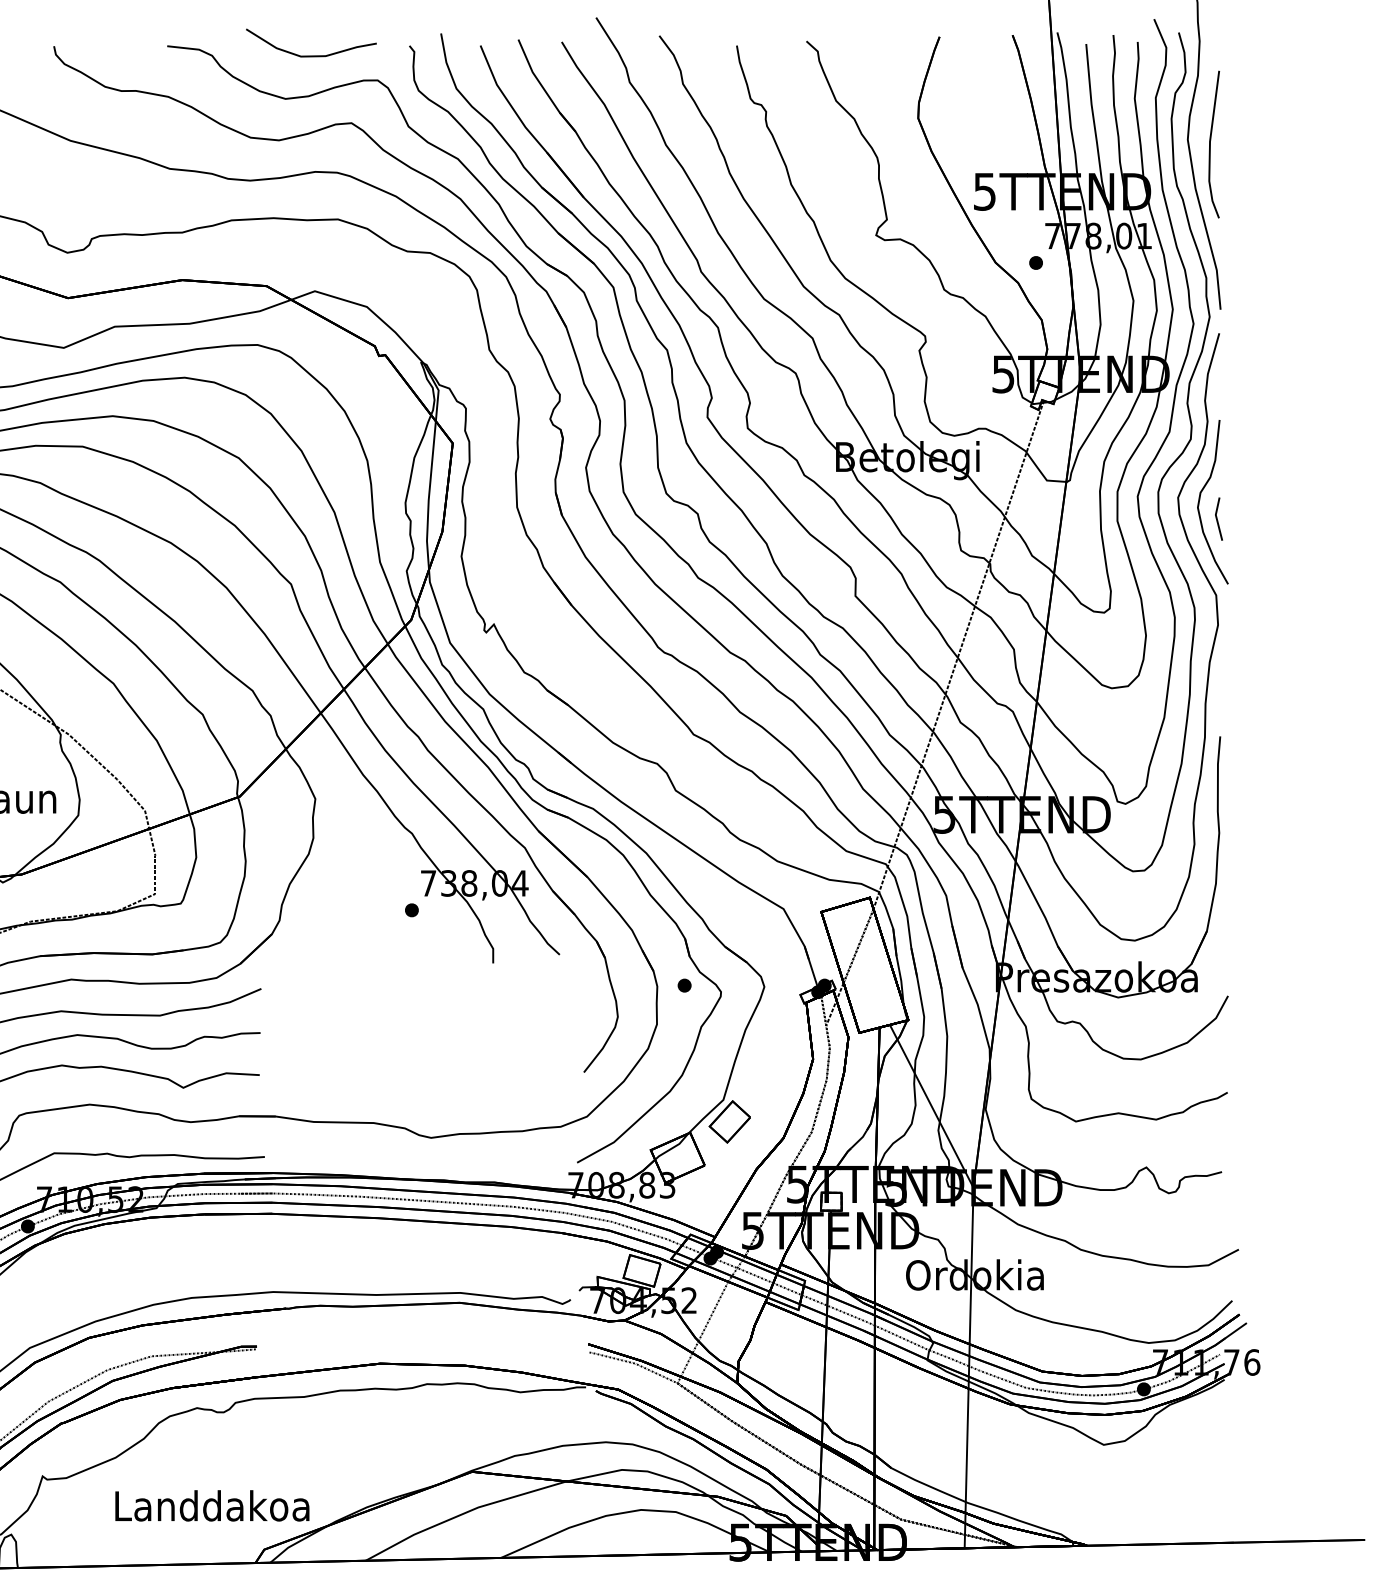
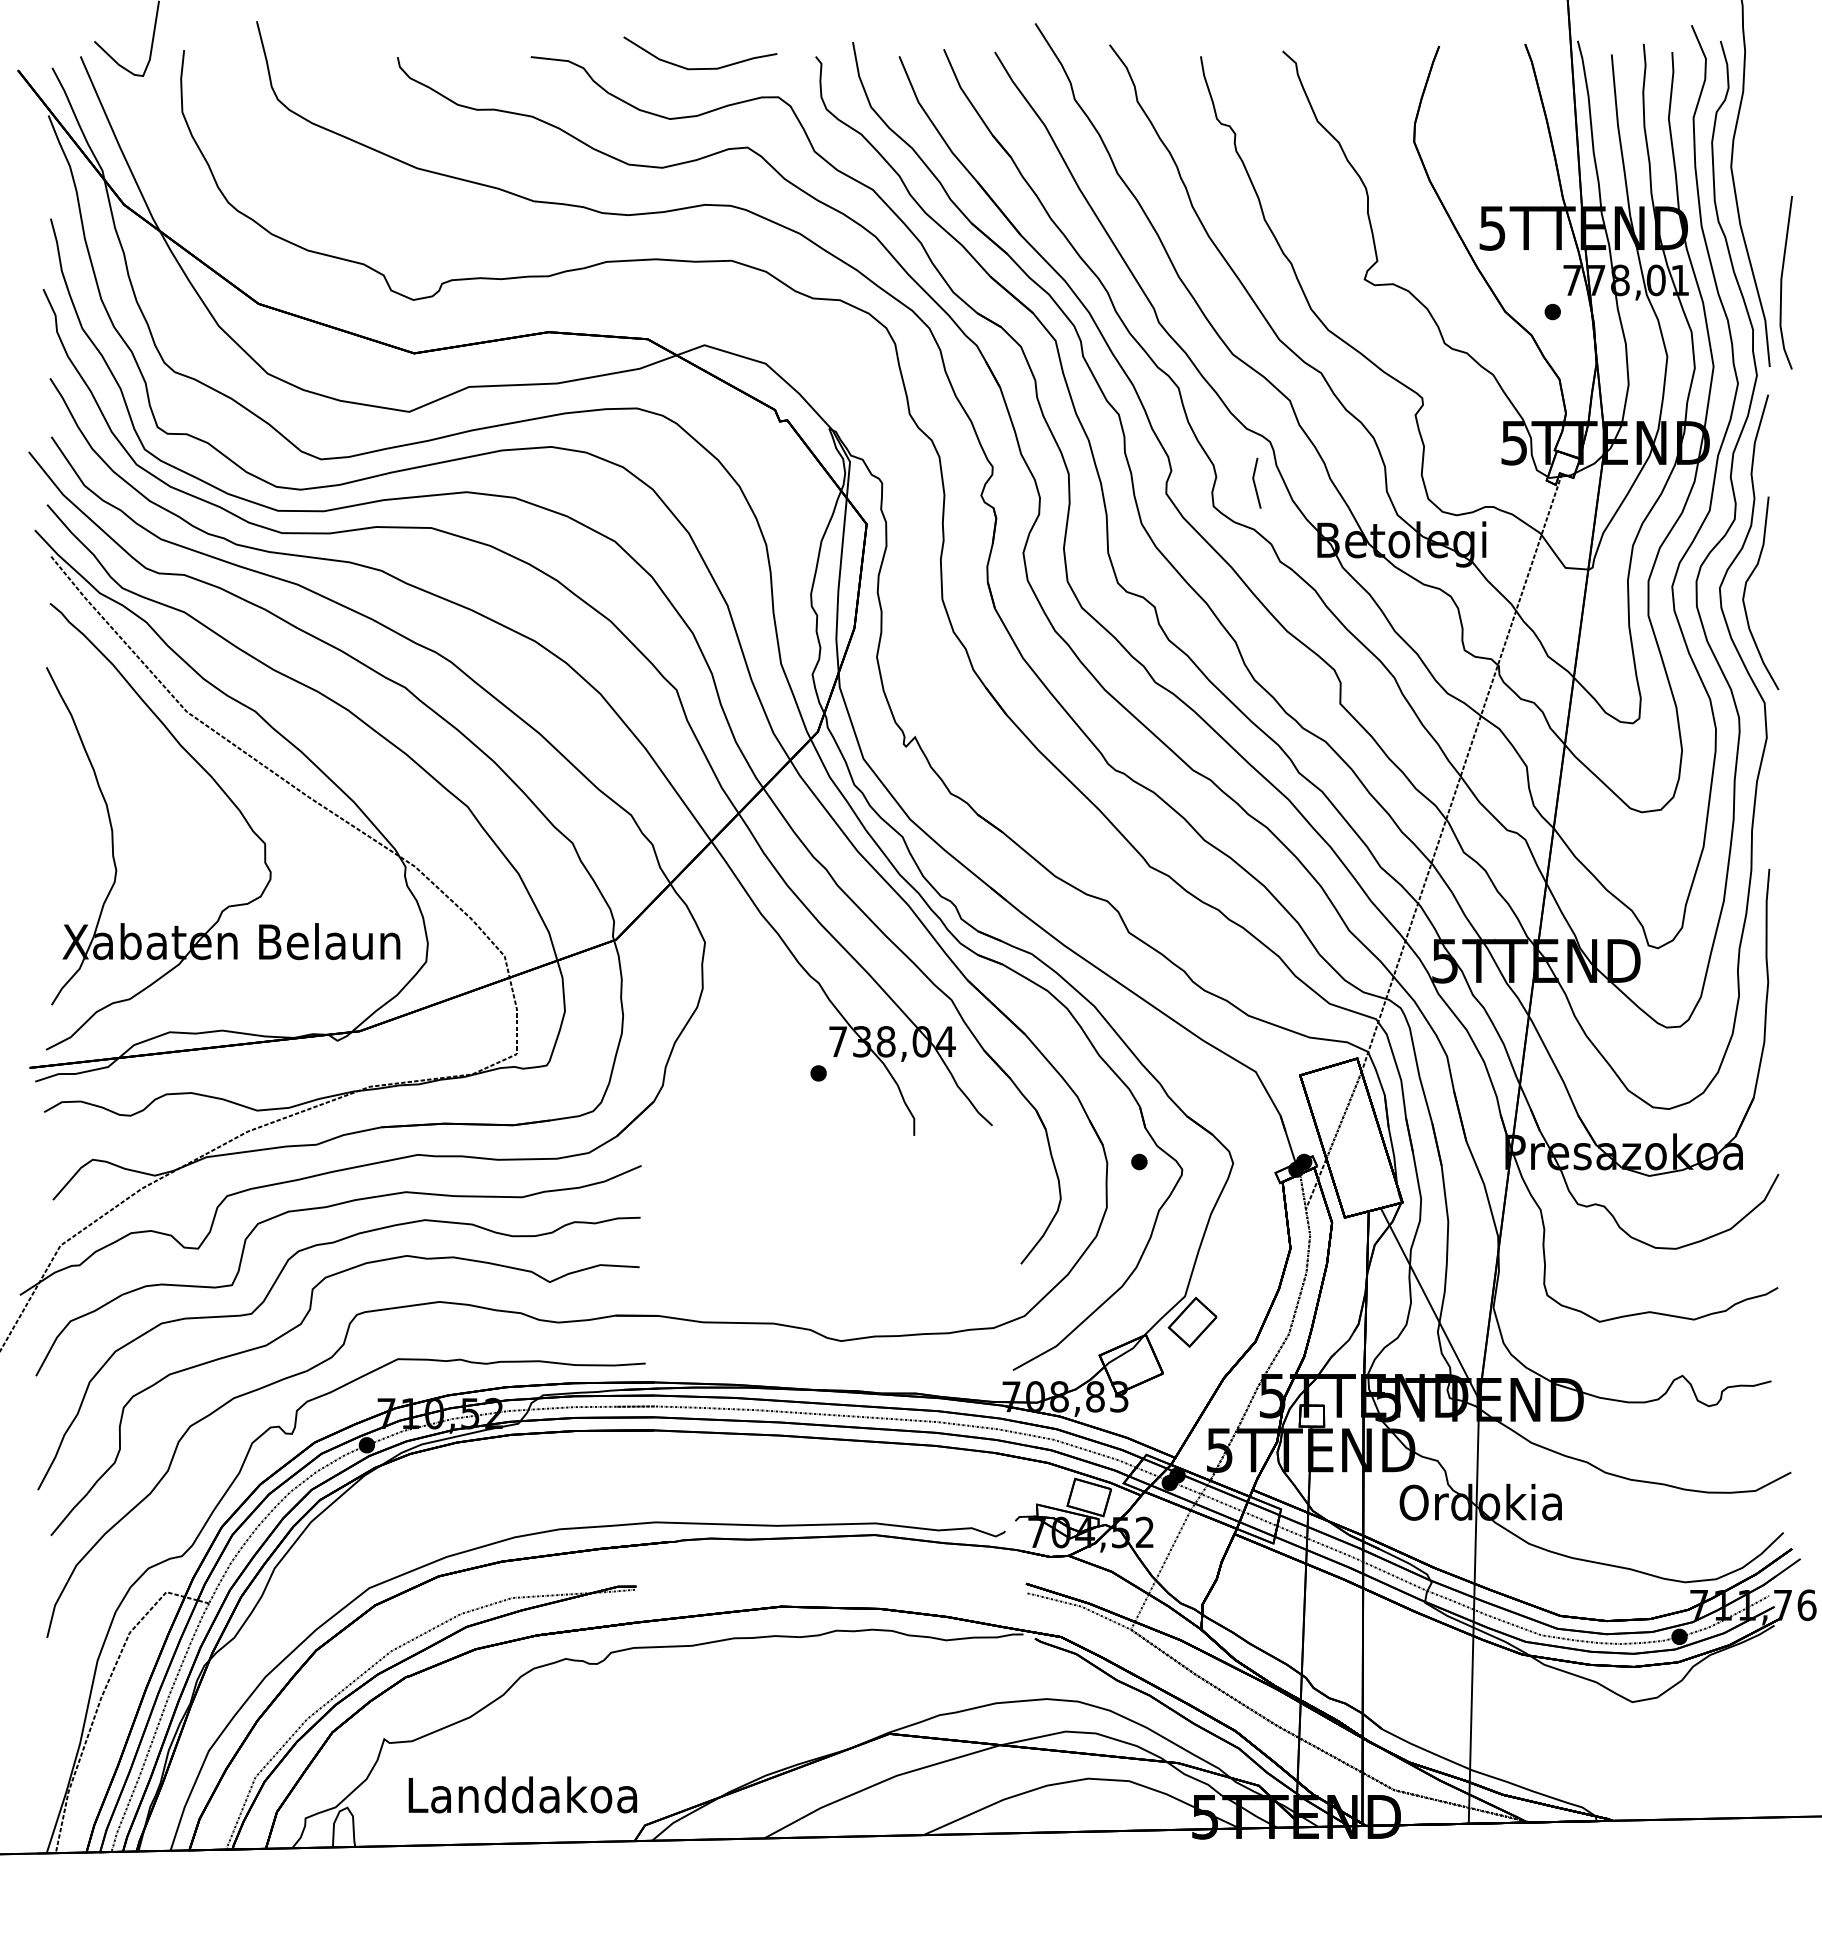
line: (1211, 144) -> (1782, 282), moved
line: (1217, 518) -> (1255, 482), moved
text: (212, 1505) -> (522, 1794), moved

